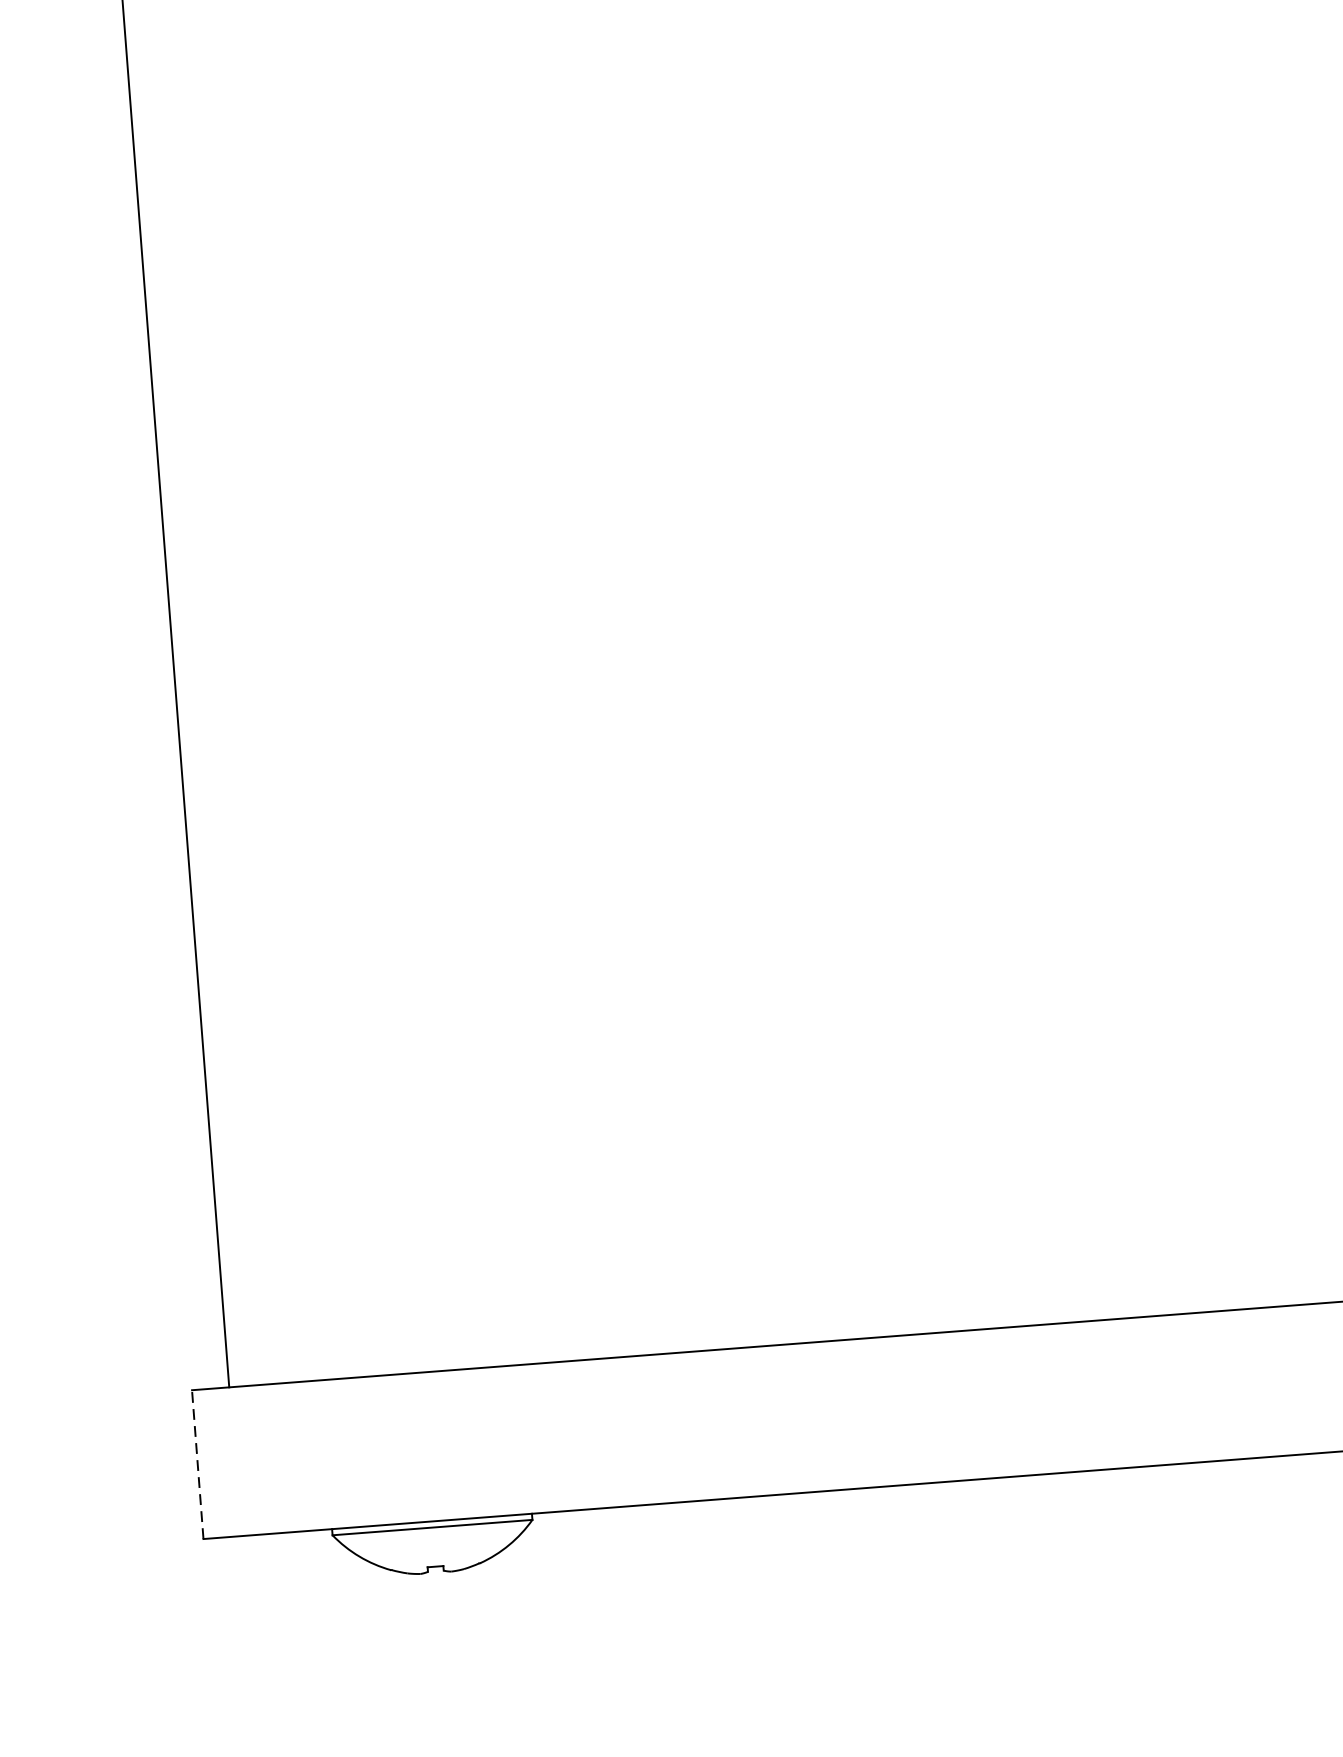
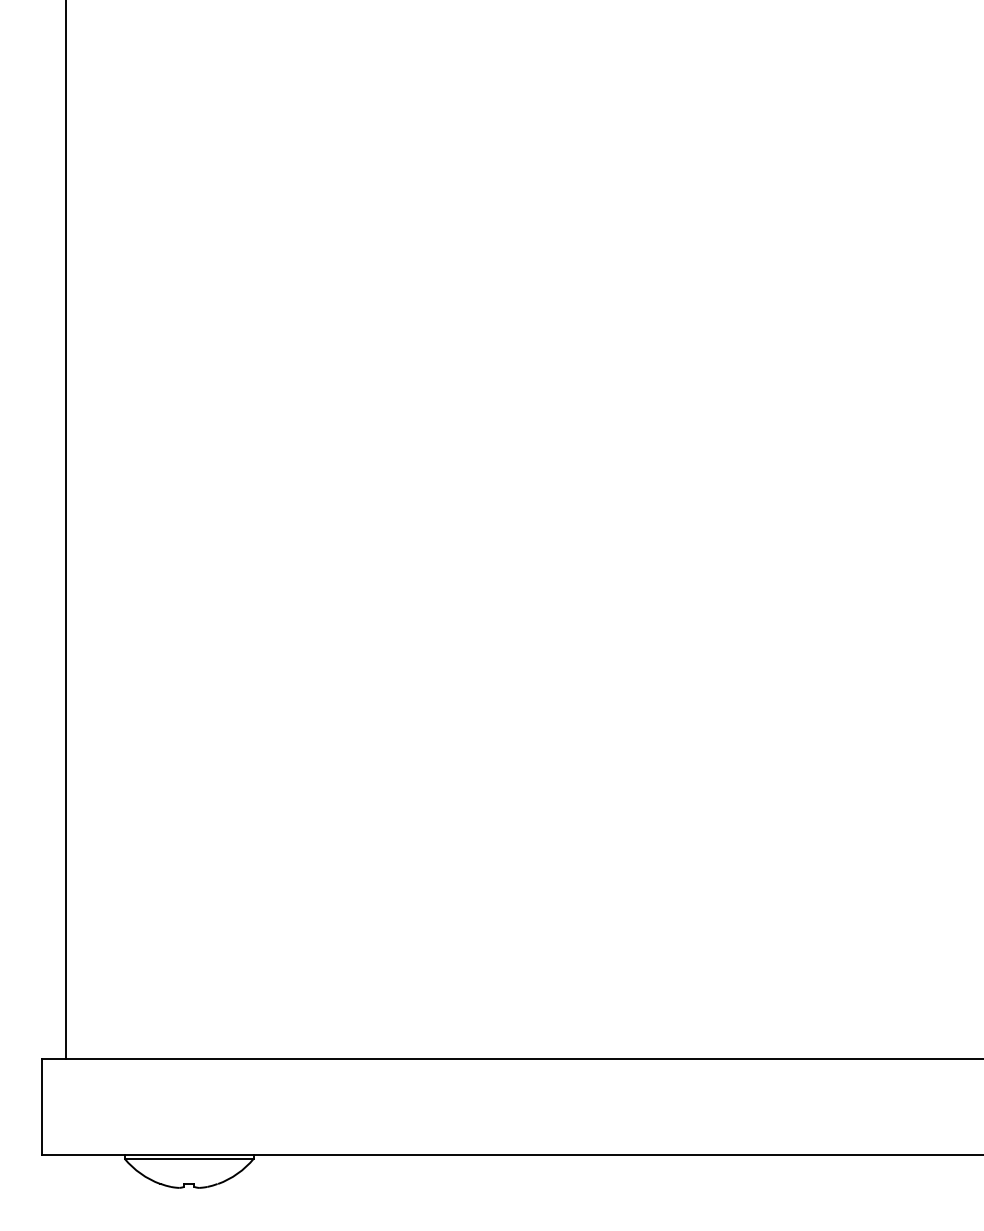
line: (197, 1464) -> (41, 1106), dashed -> solid

